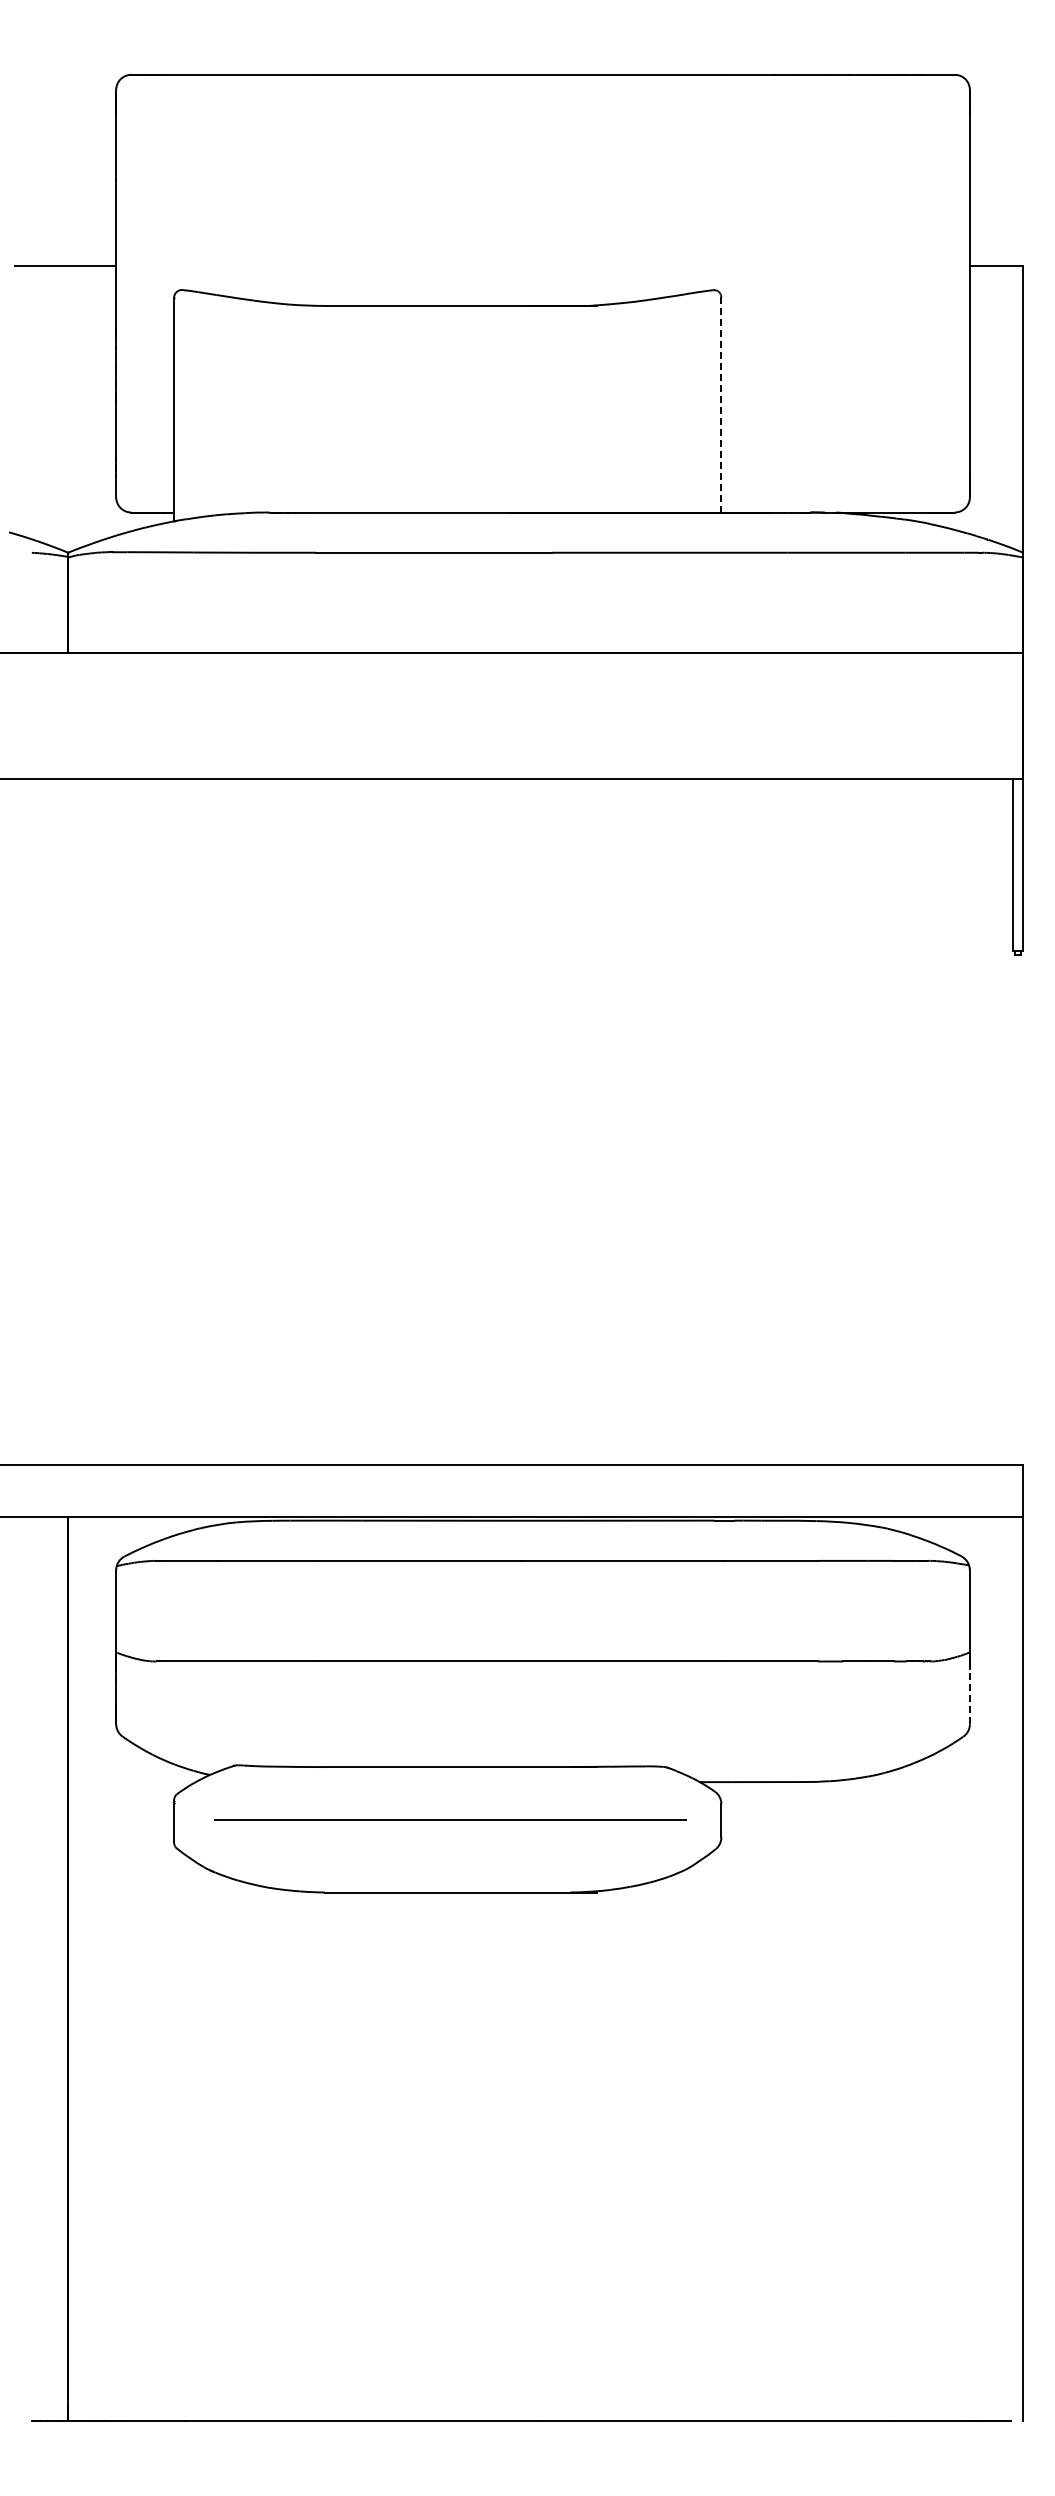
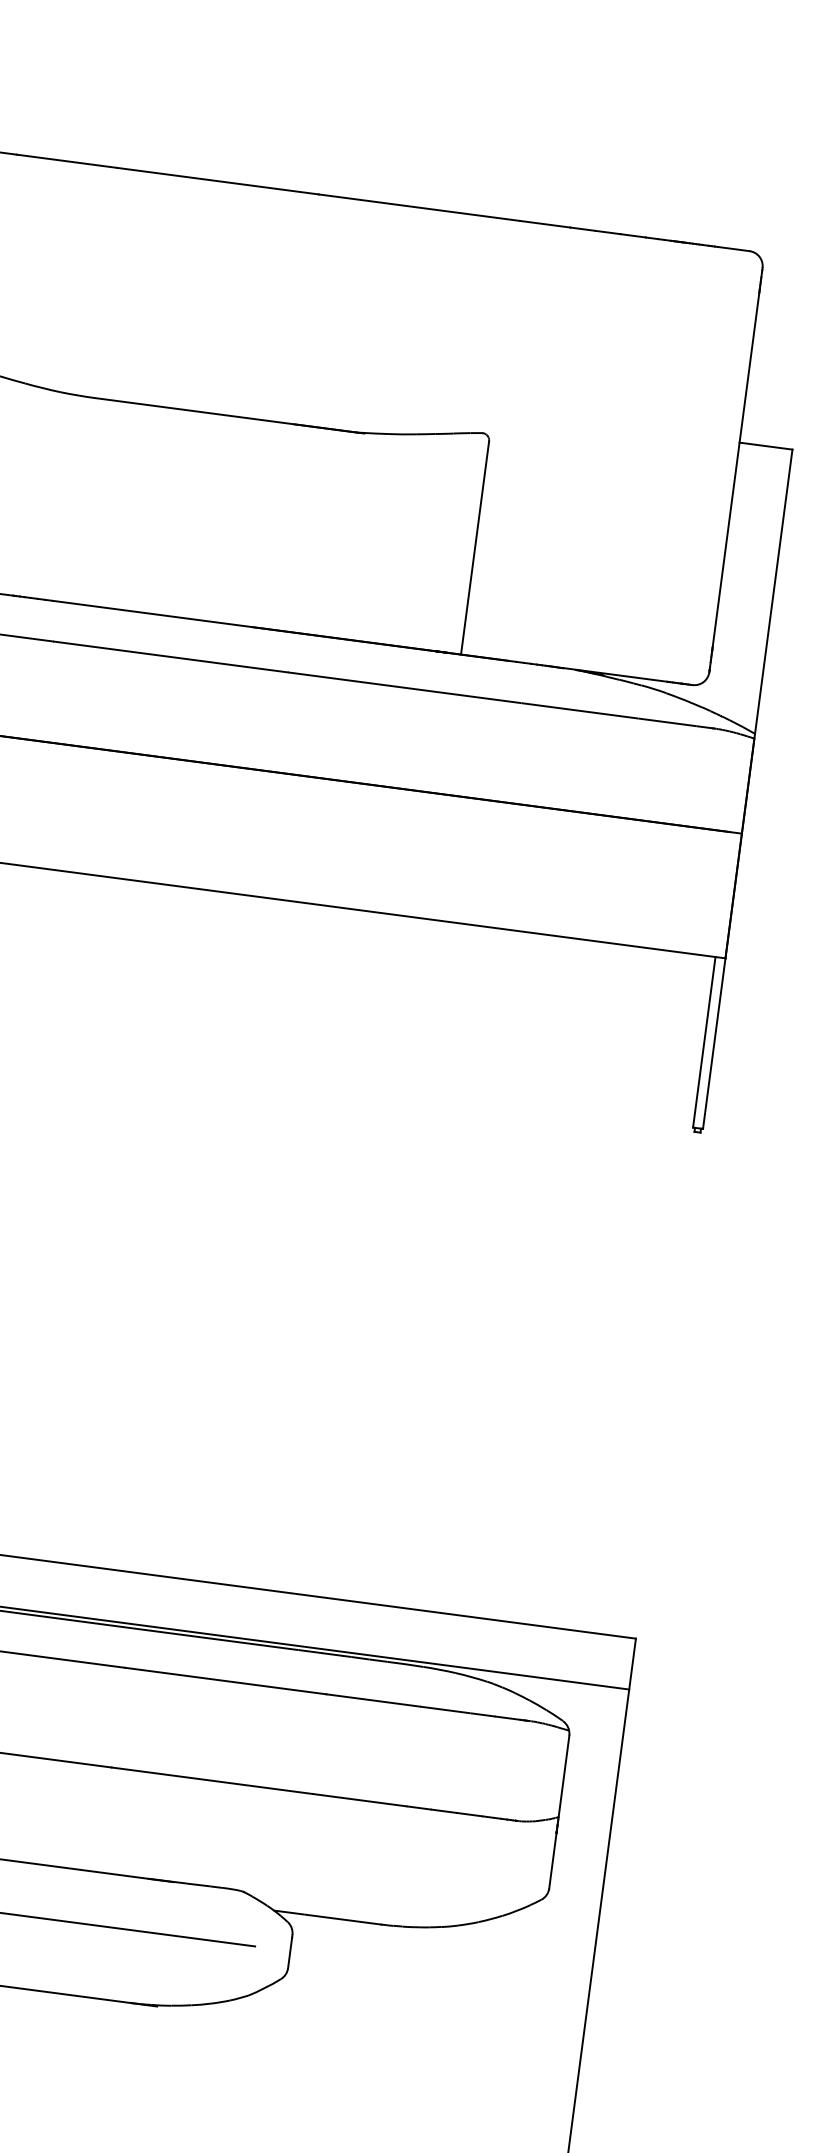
line: (721, 405) -> (475, 548), dashed -> solid
line: (969, 1696) -> (552, 1860), dashed -> solid

